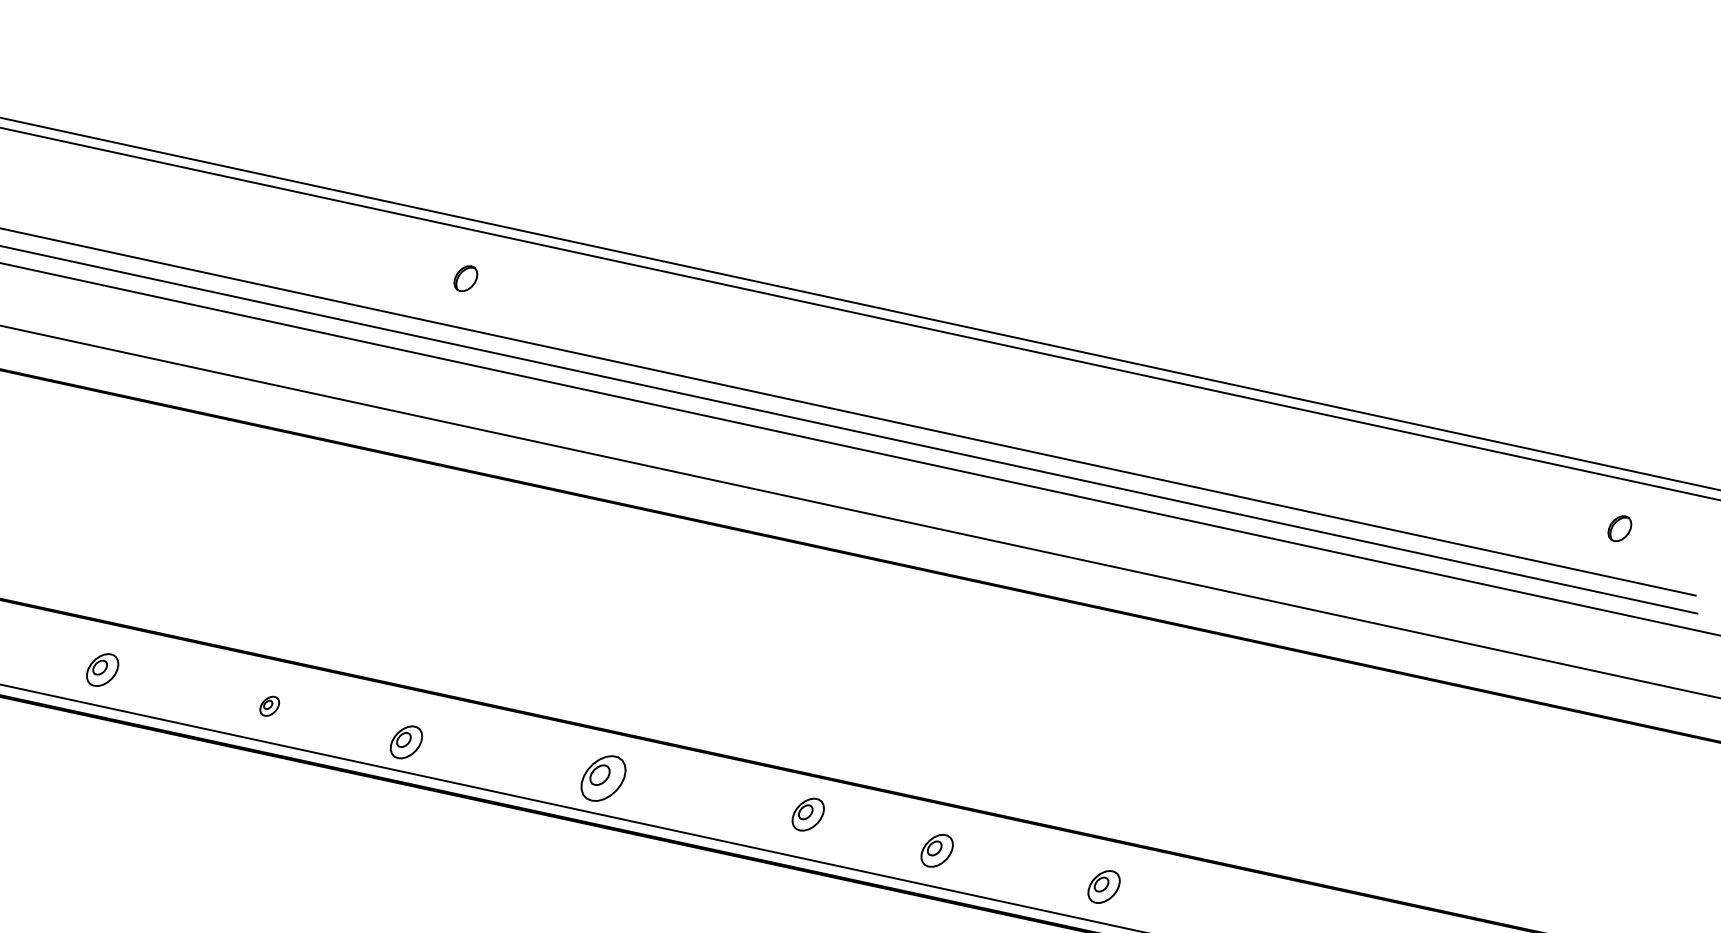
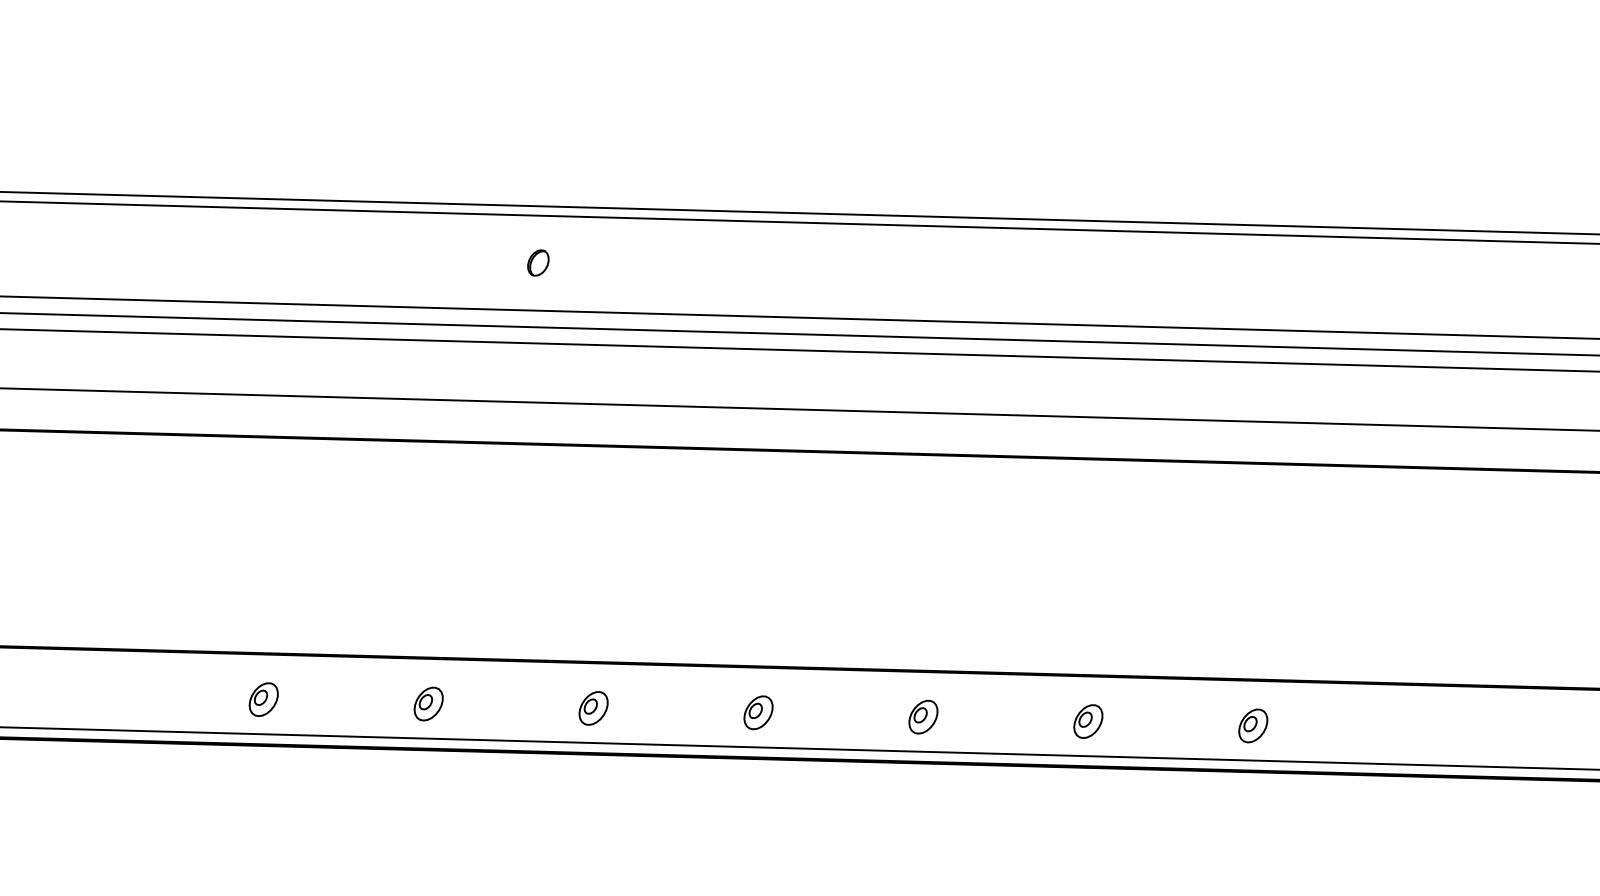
part: (269, 706) -> (428, 704), size x1.67
part: (406, 742) -> (593, 708), moved
part: (602, 778) -> (757, 712), size x0.71
part: (807, 814) -> (922, 717), moved

